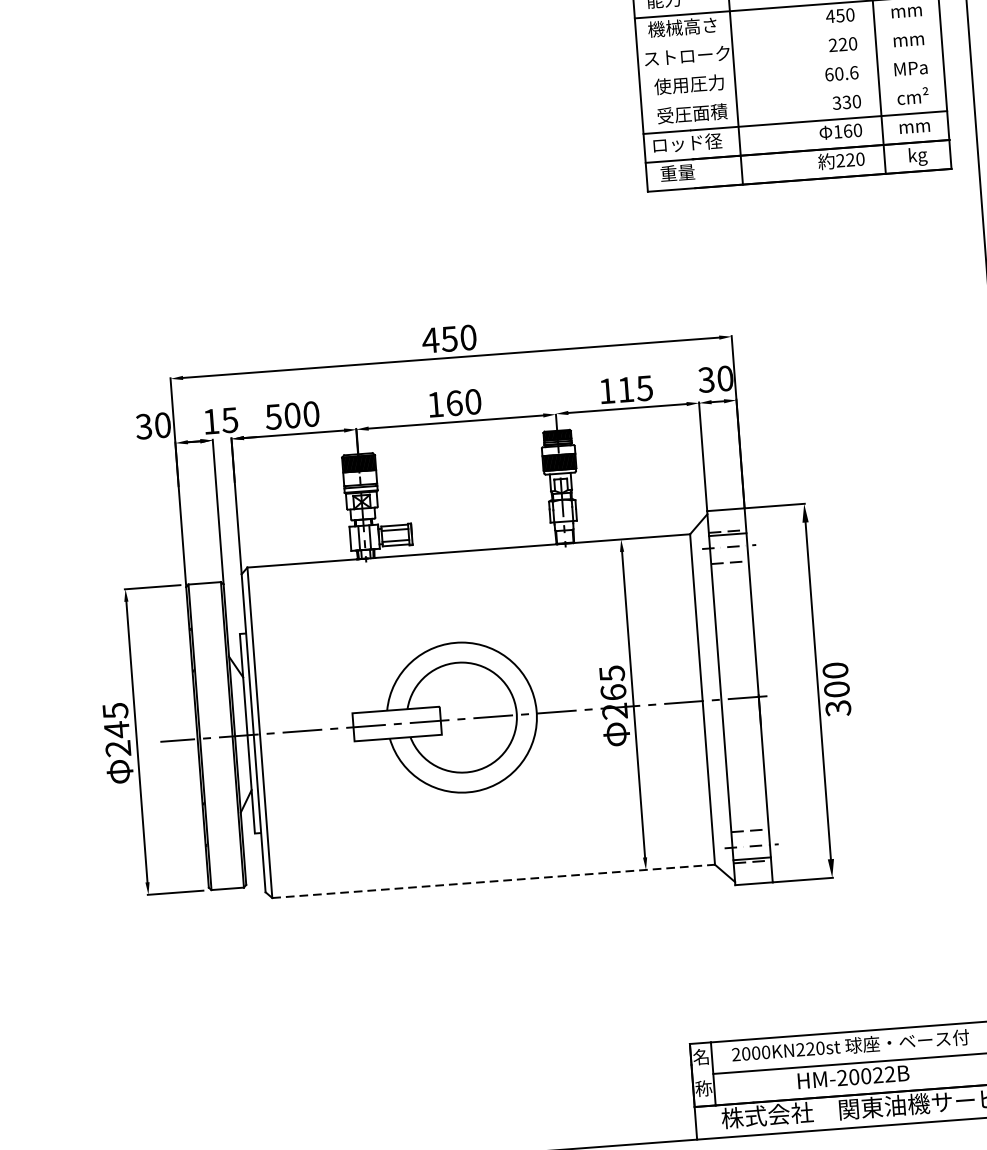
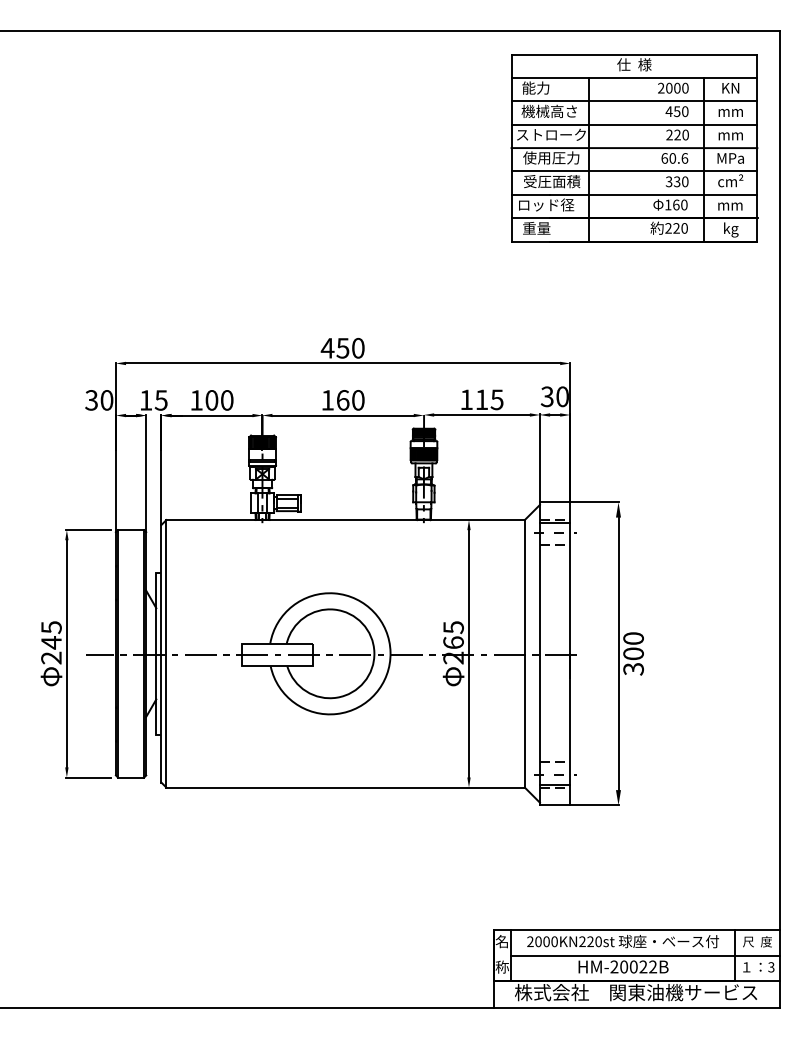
line: (788, 35) -> (634, 124), added
line: (791, 65) -> (634, 148), added
line: (793, 93) -> (634, 171), added
text: (273, 417) -> (196, 400), 500 -> 100
line: (494, 881) -> (346, 787), dashed -> solid

